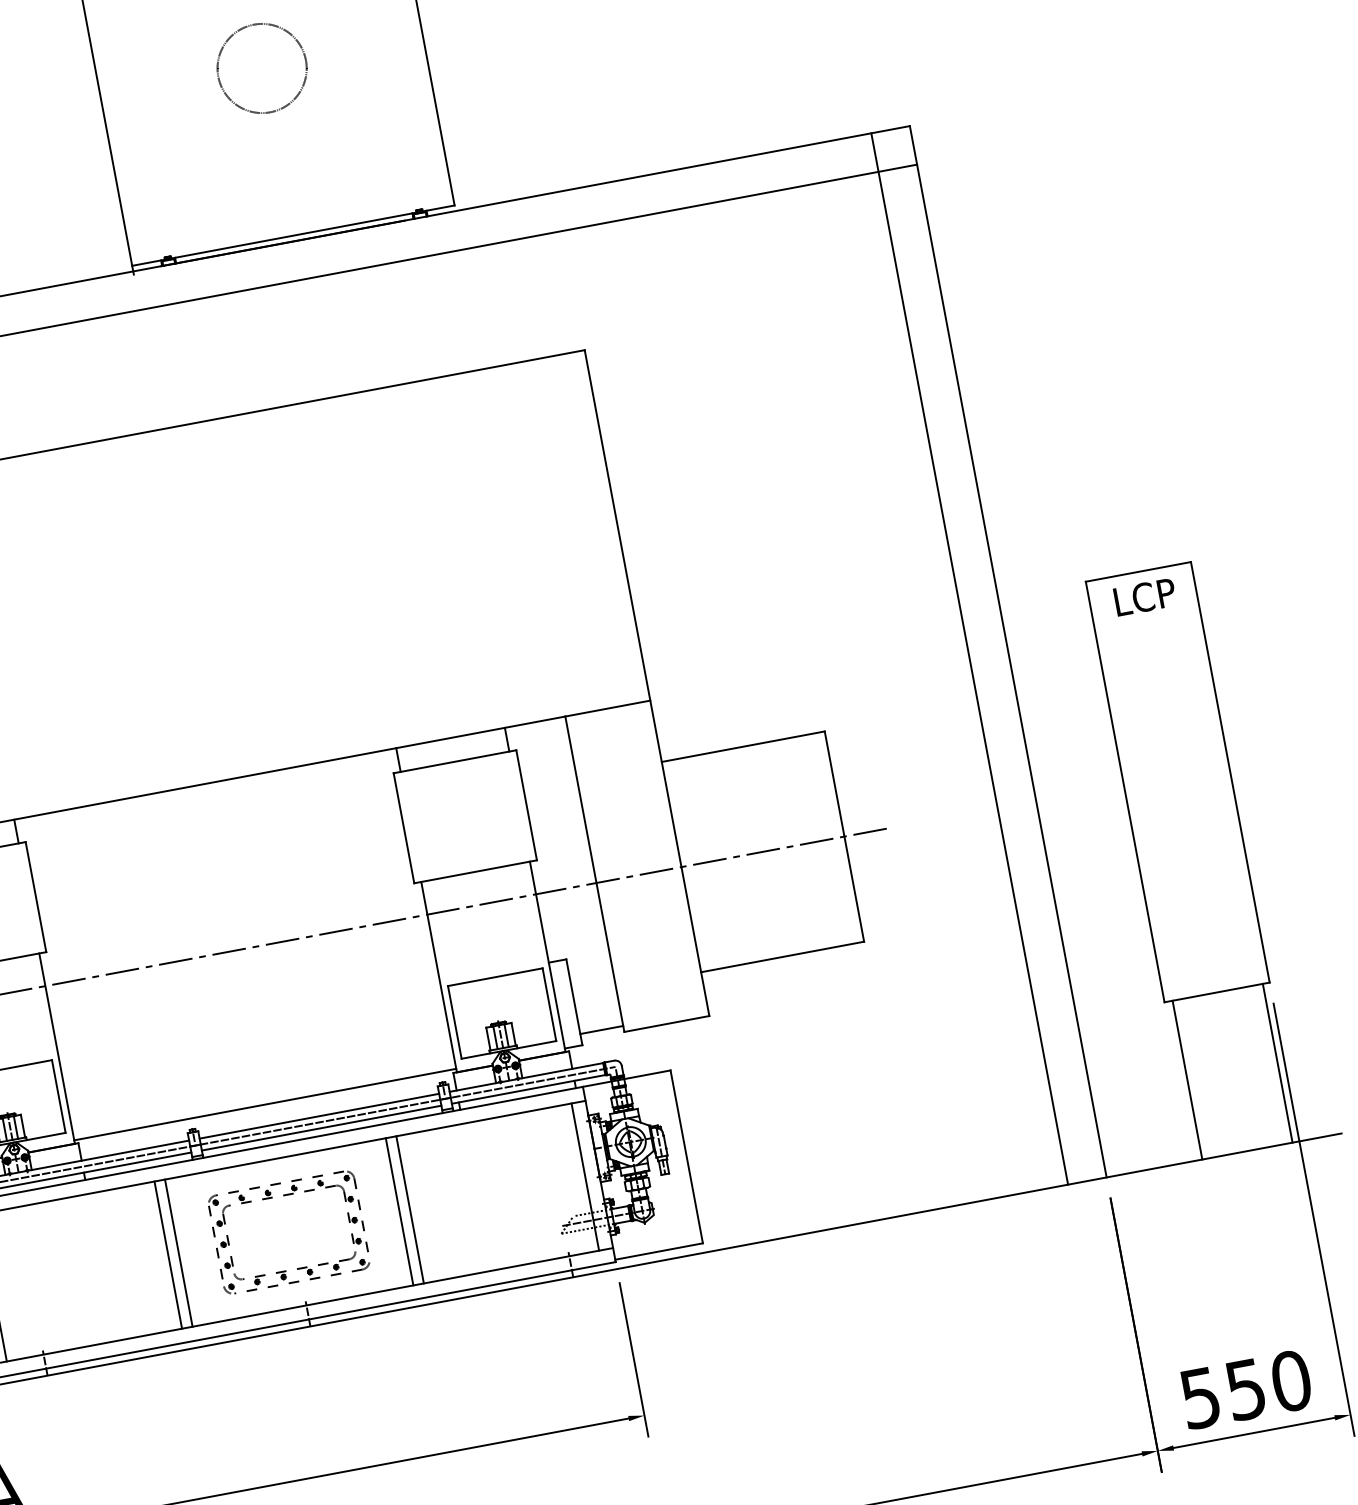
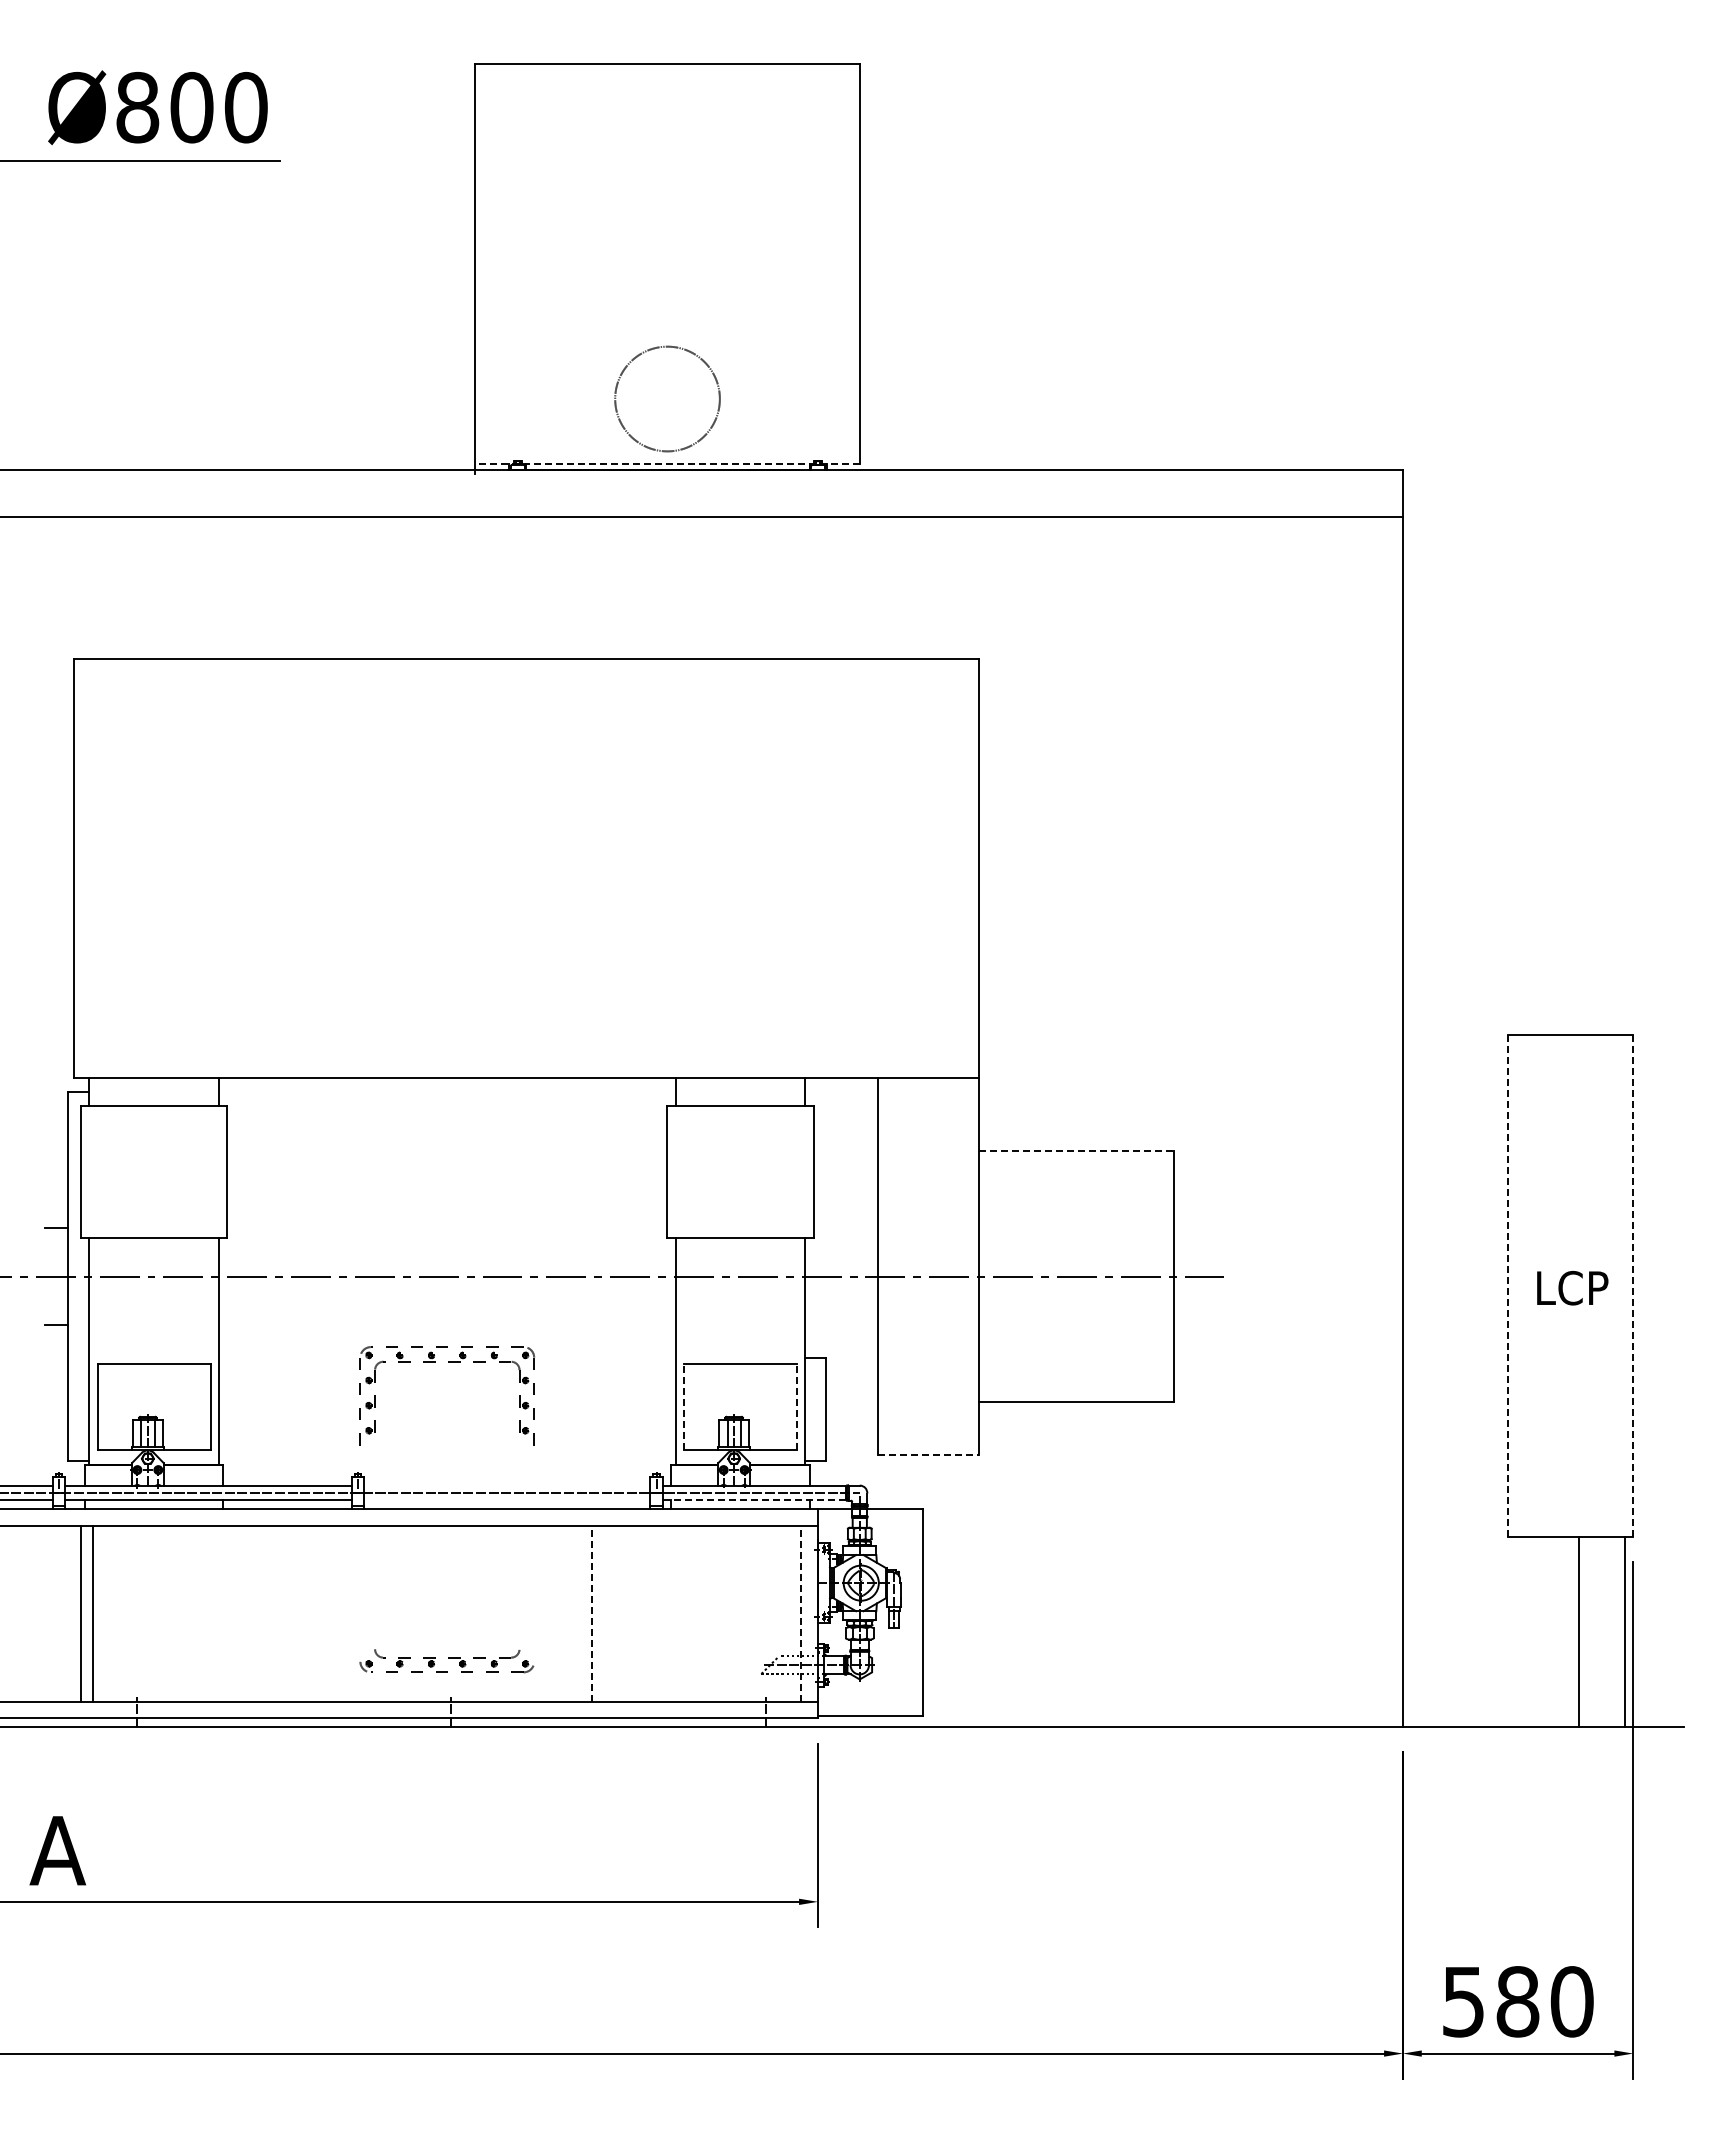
circle: (262, 68) -> (667, 398), moved
line: (293, 235) -> (667, 463), solid -> dashed
text: (1144, 597) -> (1572, 1288), moved
line: (969, 658) -> (1356, 1098), removed
line: (744, 746) -> (1077, 1150), solid -> dashed
line: (1230, 772) -> (1633, 1285), solid -> dashed
line: (1125, 792) -> (1507, 1286), solid -> dashed
line: (548, 1004) -> (796, 1406), solid -> dashed
line: (454, 1022) -> (683, 1406), solid -> dashed
line: (666, 1023) -> (928, 1454), solid -> dashed
line: (601, 1030) -> (851, 1447), removed
line: (1187, 1079) -> (1579, 1631), moved
line: (528, 1089) -> (754, 1500), solid -> dashed
line: (265, 1104) -> (447, 1460), removed
line: (319, 1115) -> (507, 1485), removed
line: (321, 1128) -> (507, 1500), removed
line: (585, 1176) -> (801, 1613), solid -> dashed
part: (283, 1196) -> (448, 1362), moved
line: (409, 1209) -> (591, 1613), solid -> dashed
line: (399, 1211) -> (579, 1613), removed
line: (178, 1252) -> (315, 1613), removed
line: (167, 1255) -> (302, 1613), removed
text: (1245, 1389) -> (1517, 2001), 550 -> 580

